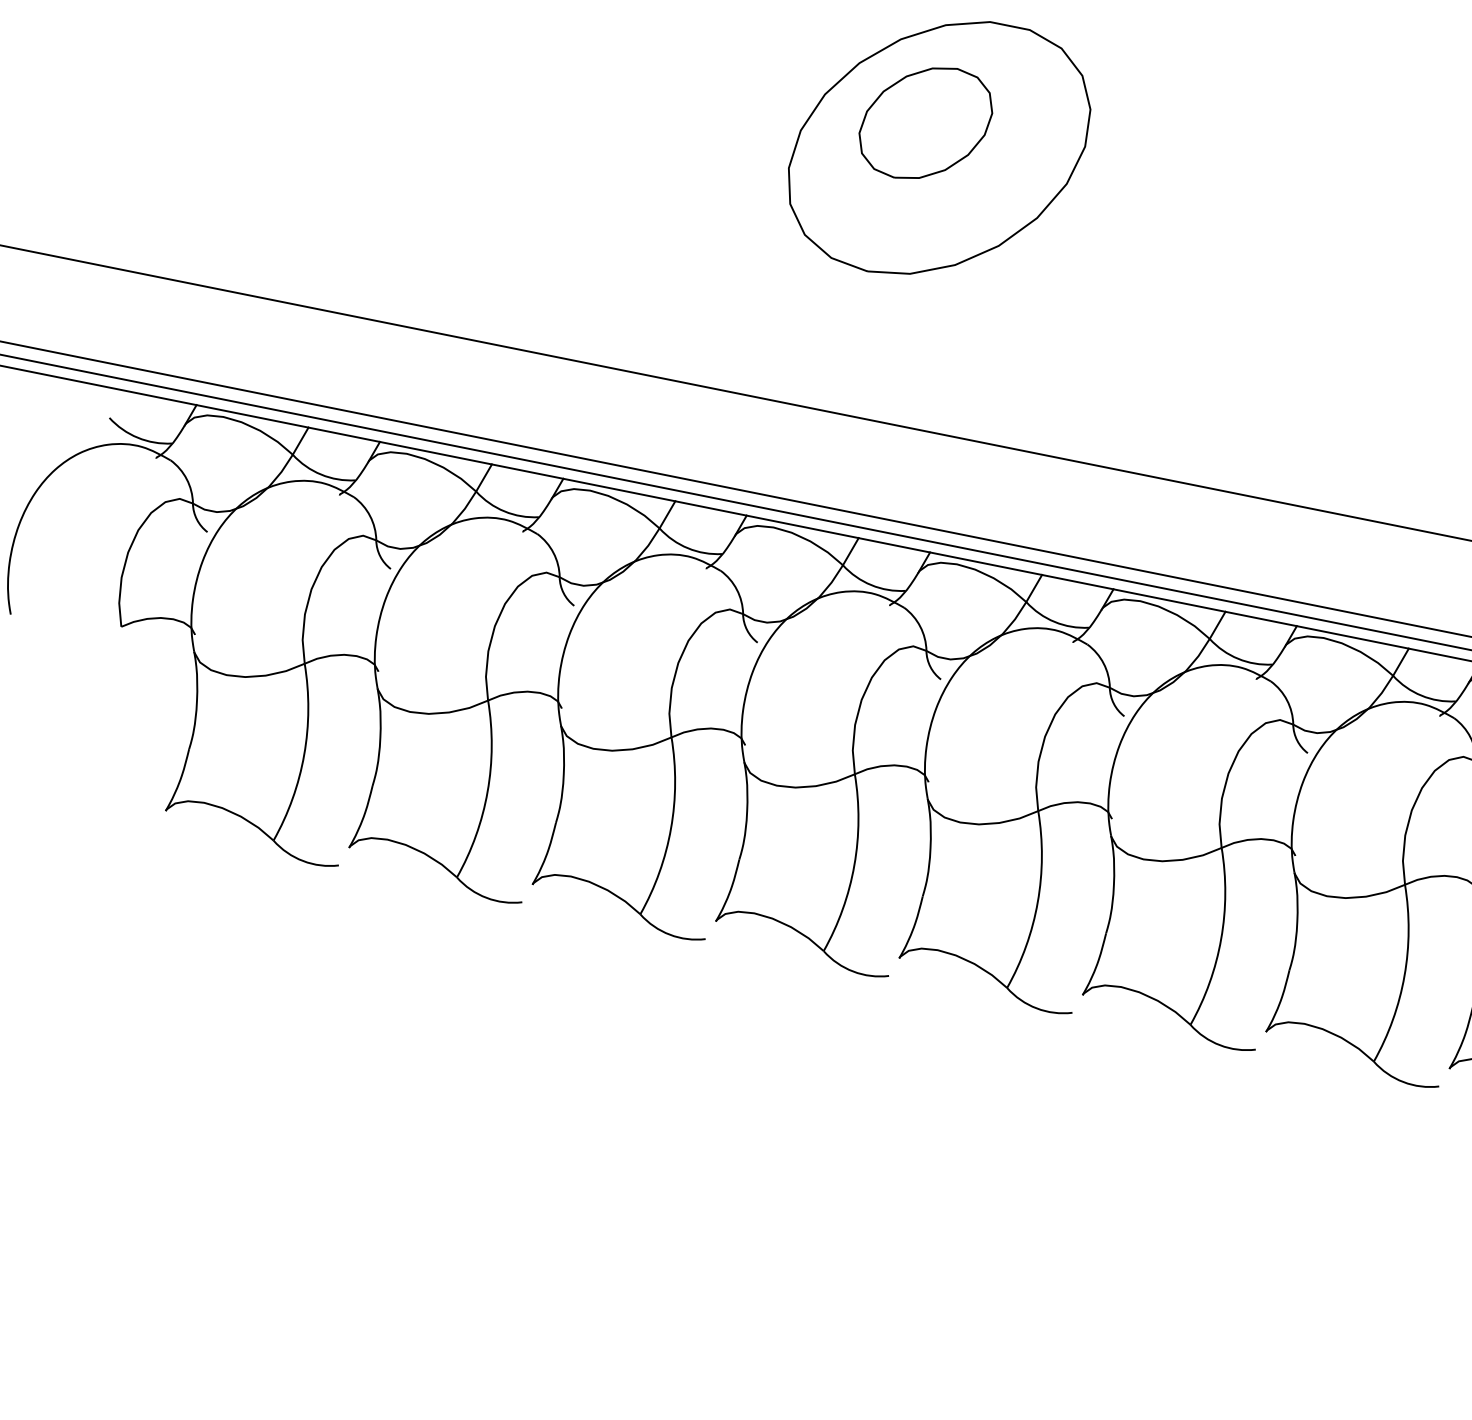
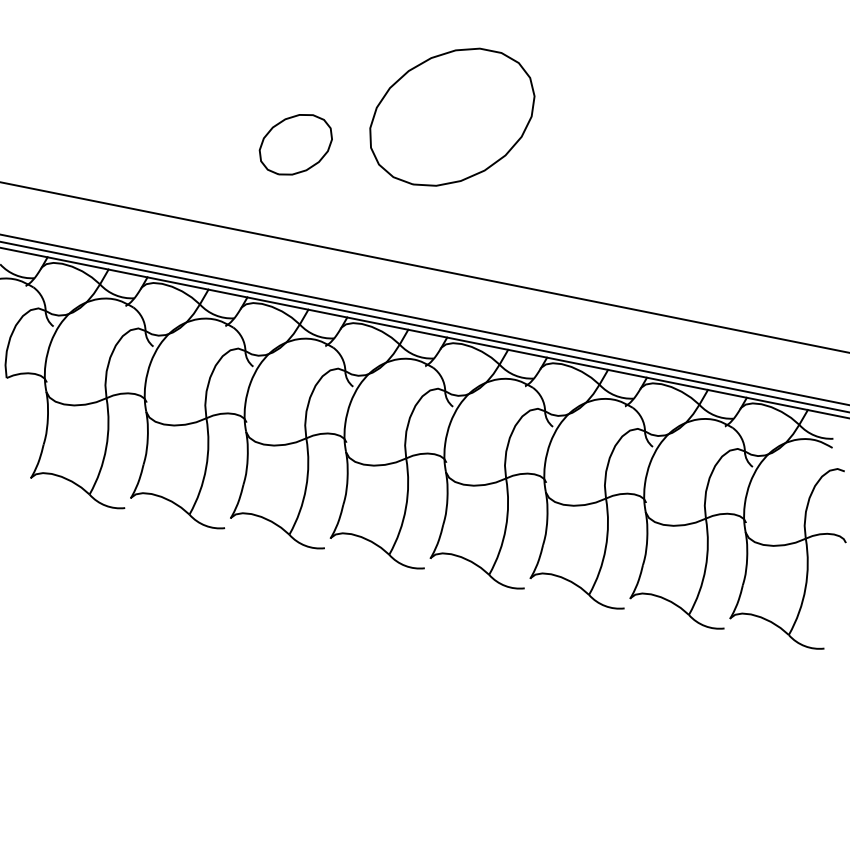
part: (925, 122) -> (295, 144), moved

